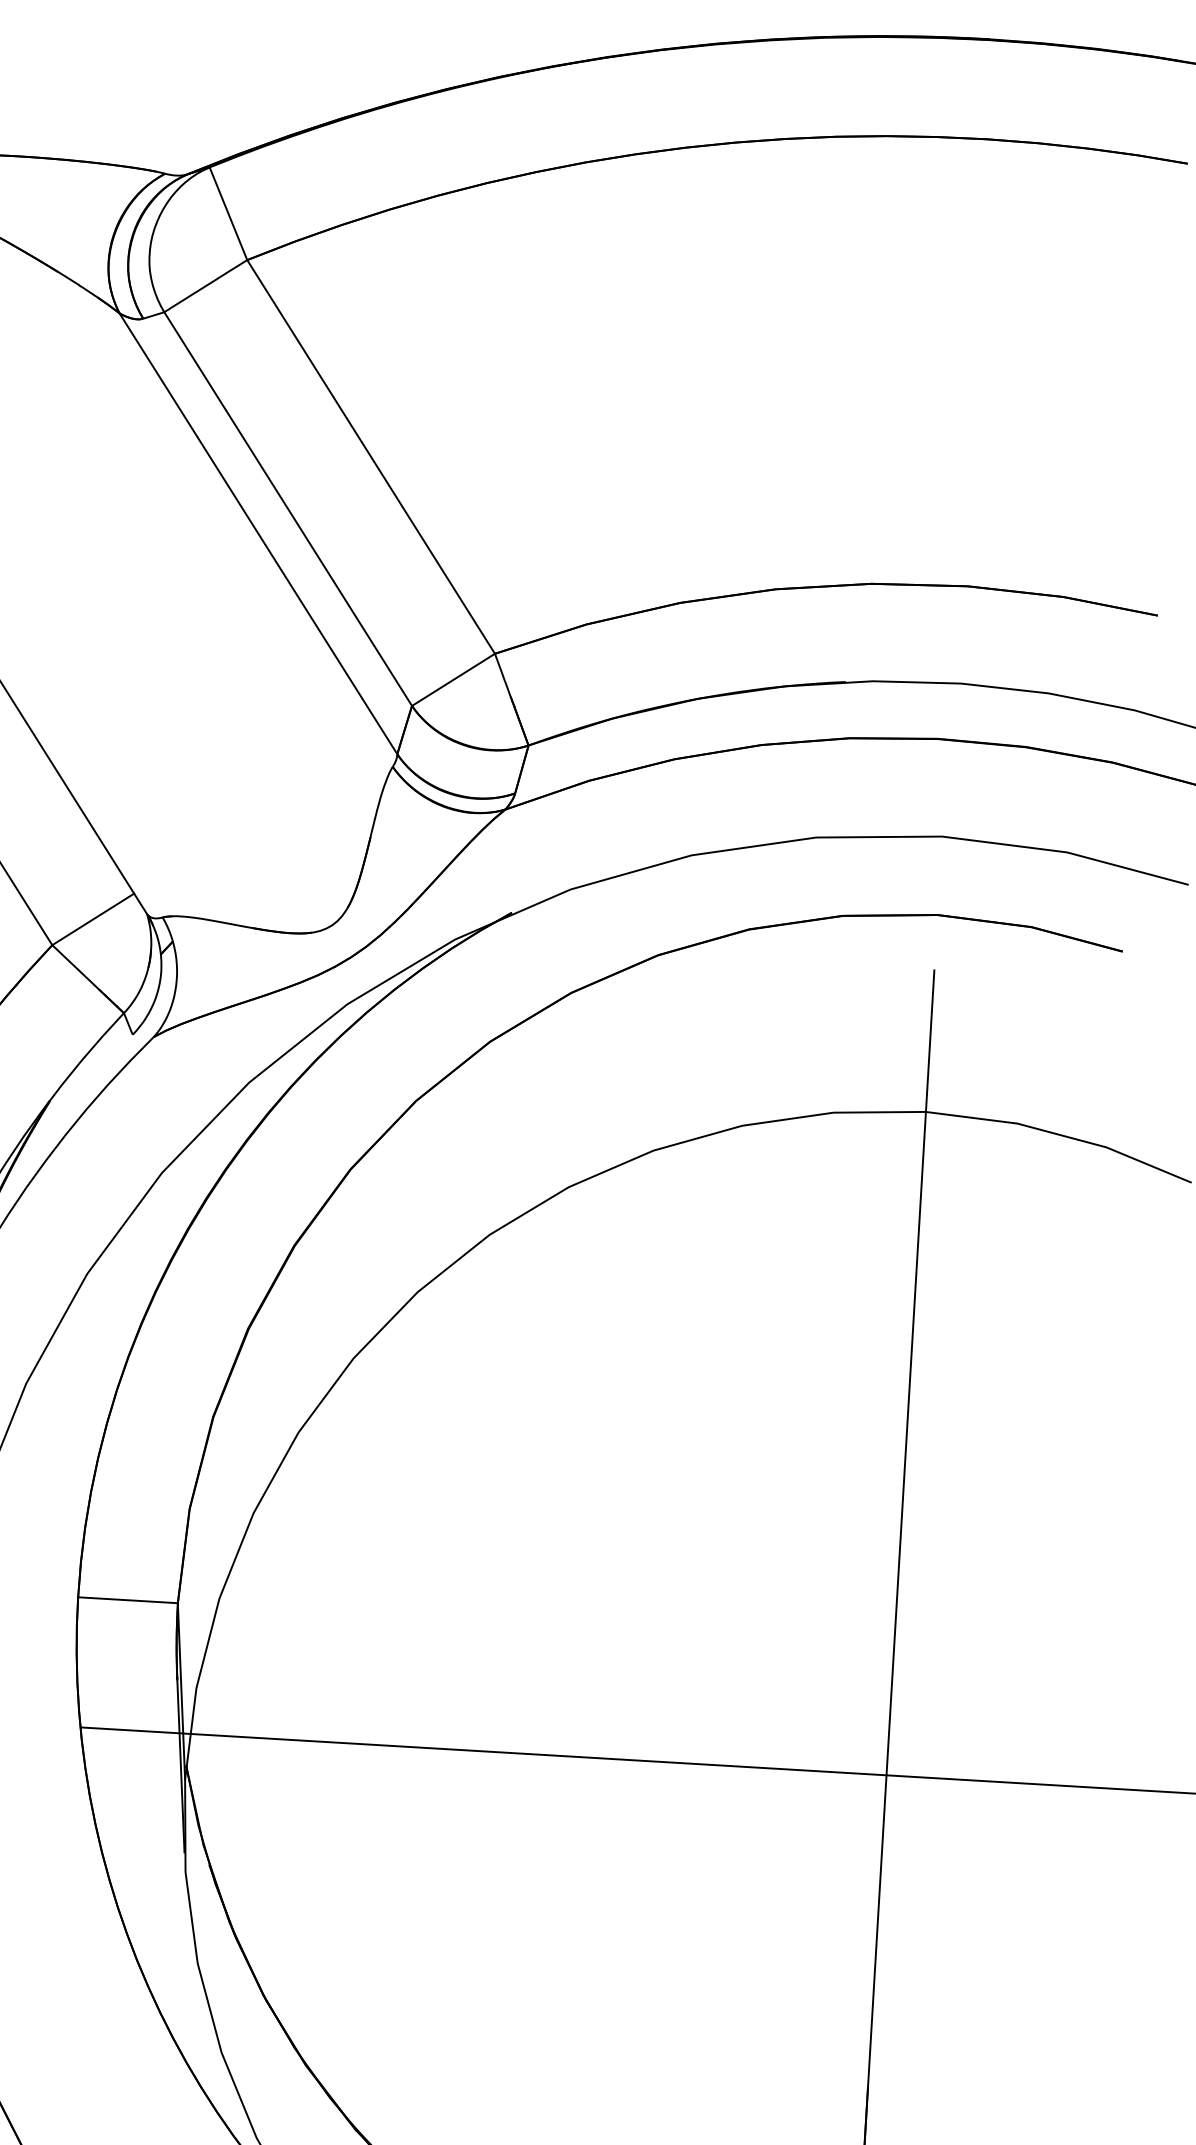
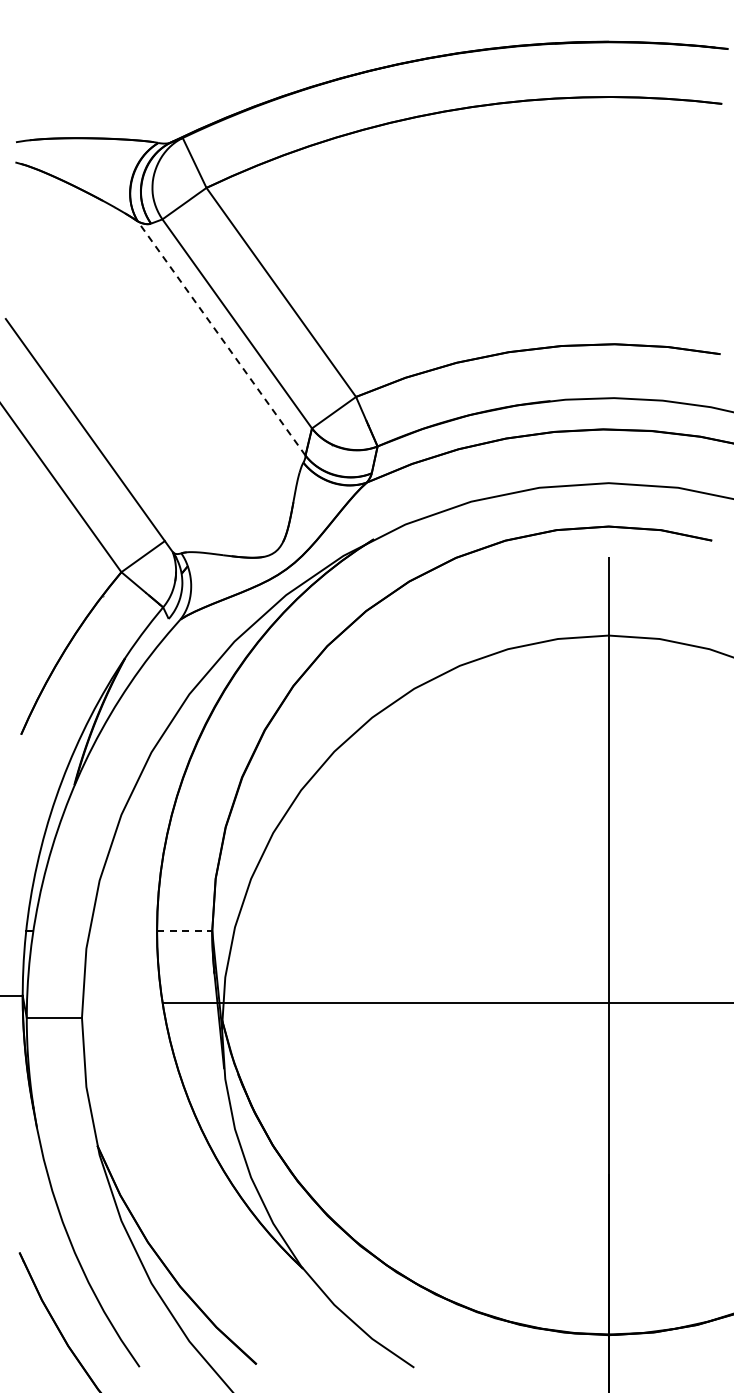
line: (258, 533) -> (221, 338), solid -> dashed
line: (127, 1600) -> (184, 931), solid -> dashed

